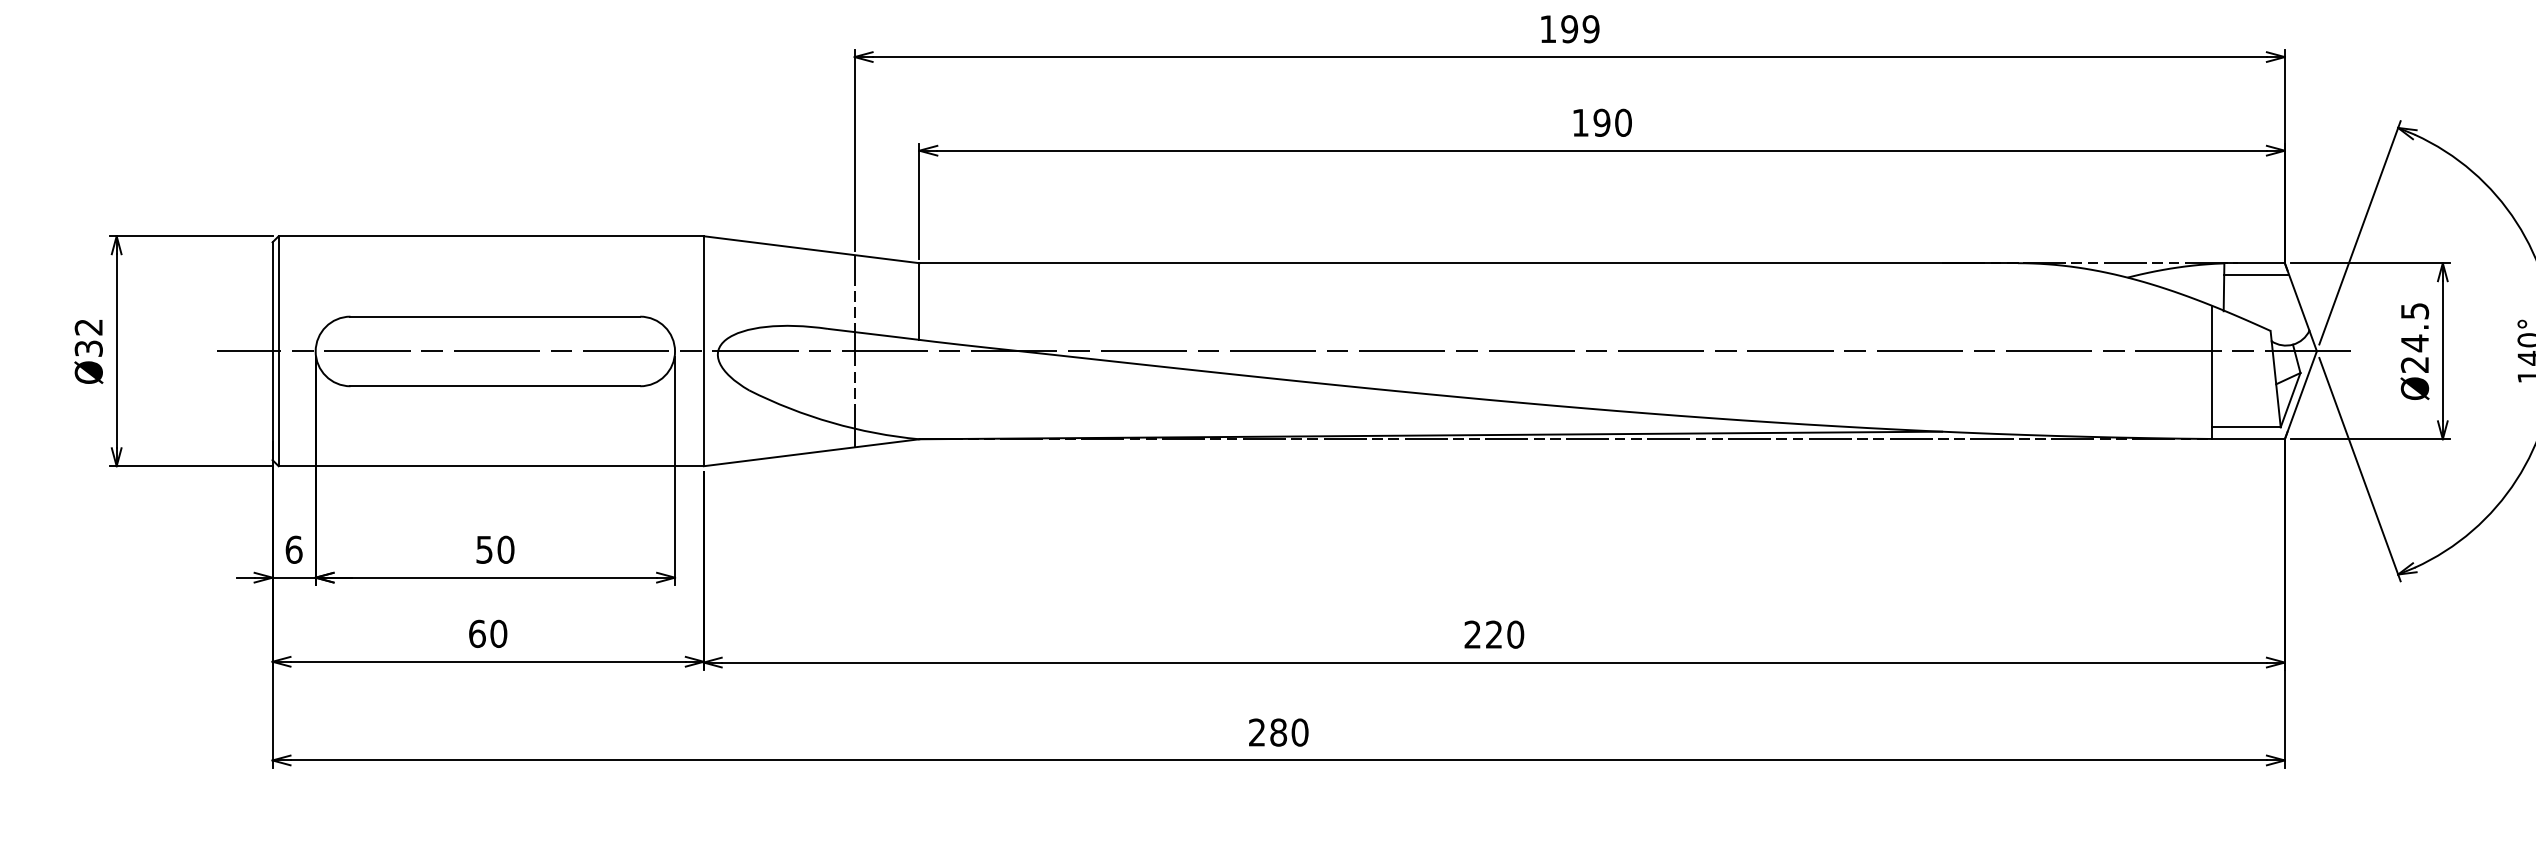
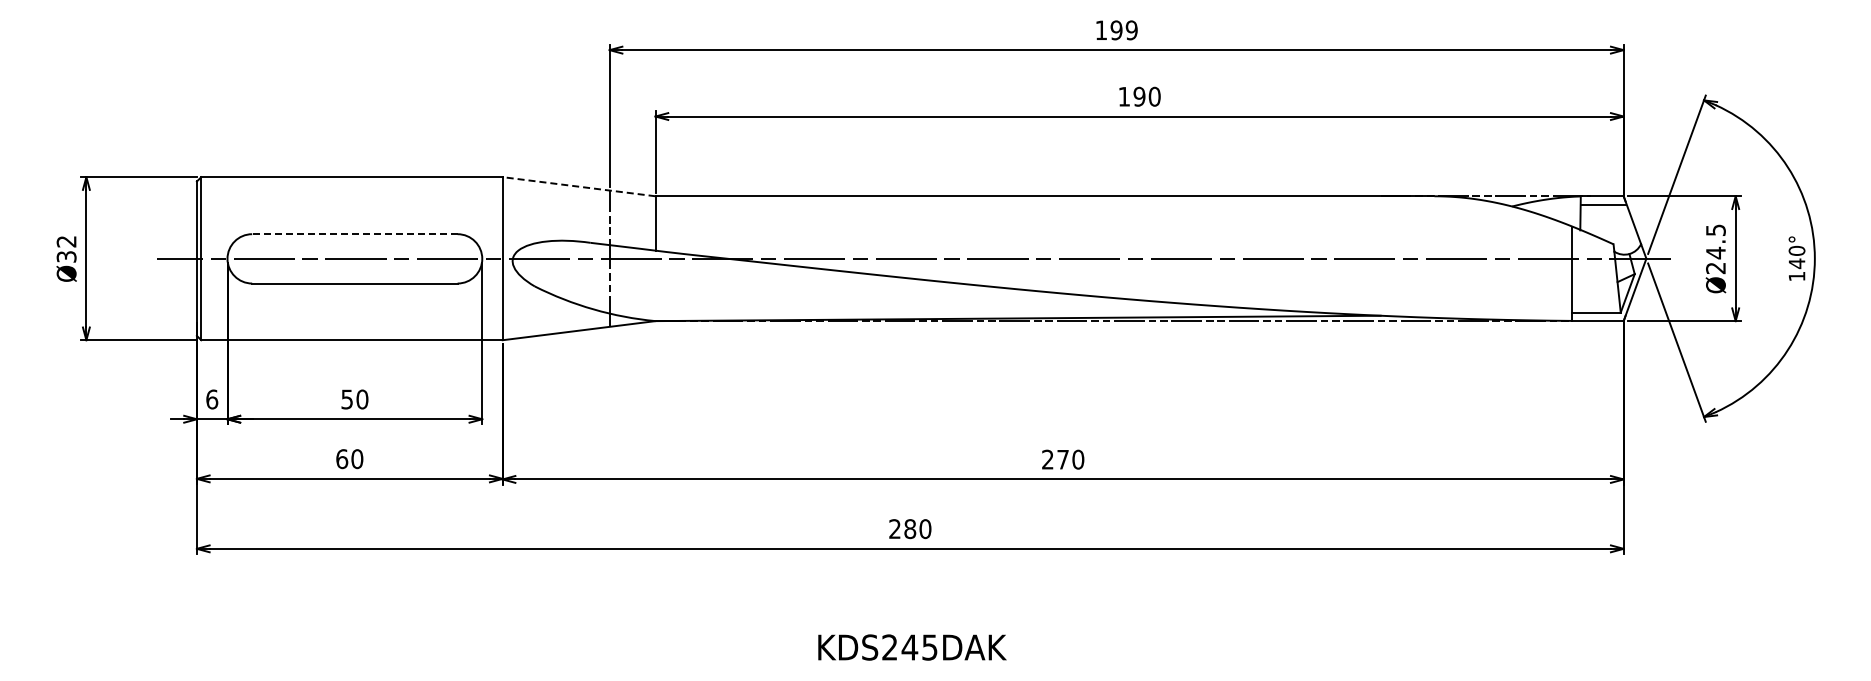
line: (810, 249) -> (578, 186), solid -> dashed
line: (494, 317) -> (354, 234), solid -> dashed
text: (1493, 634) -> (1062, 459), 220 -> 270

